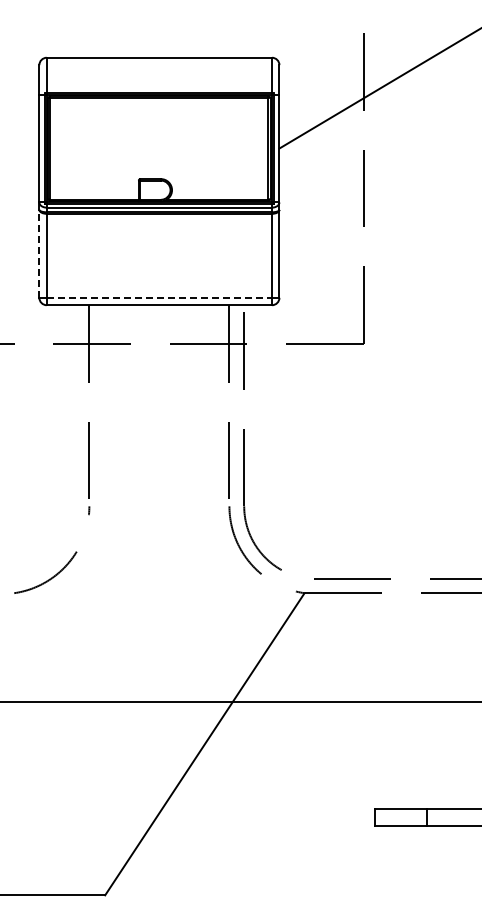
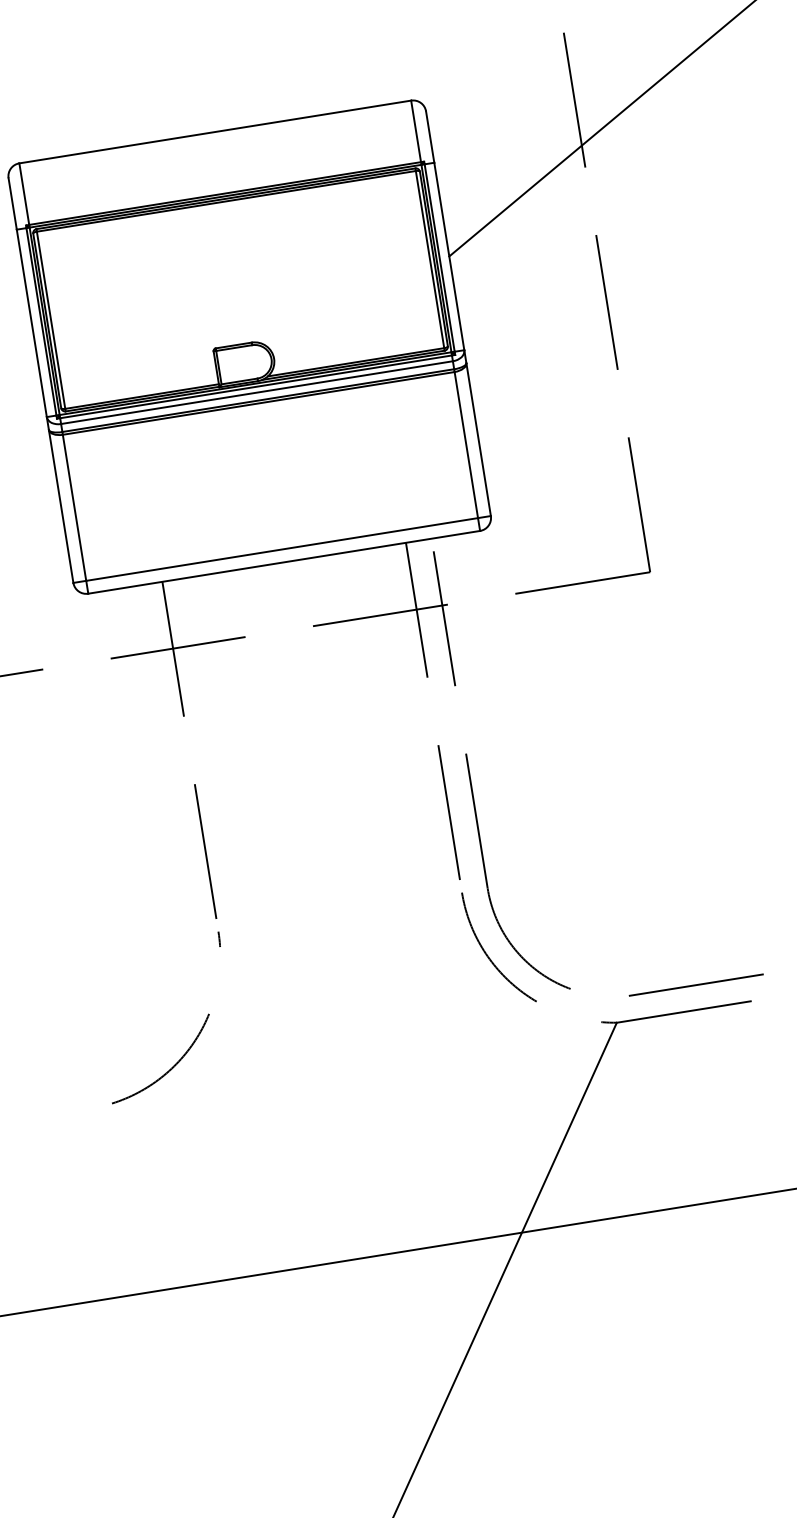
line: (39, 253) -> (61, 505), dashed -> solid
line: (159, 297) -> (282, 548), dashed -> solid

